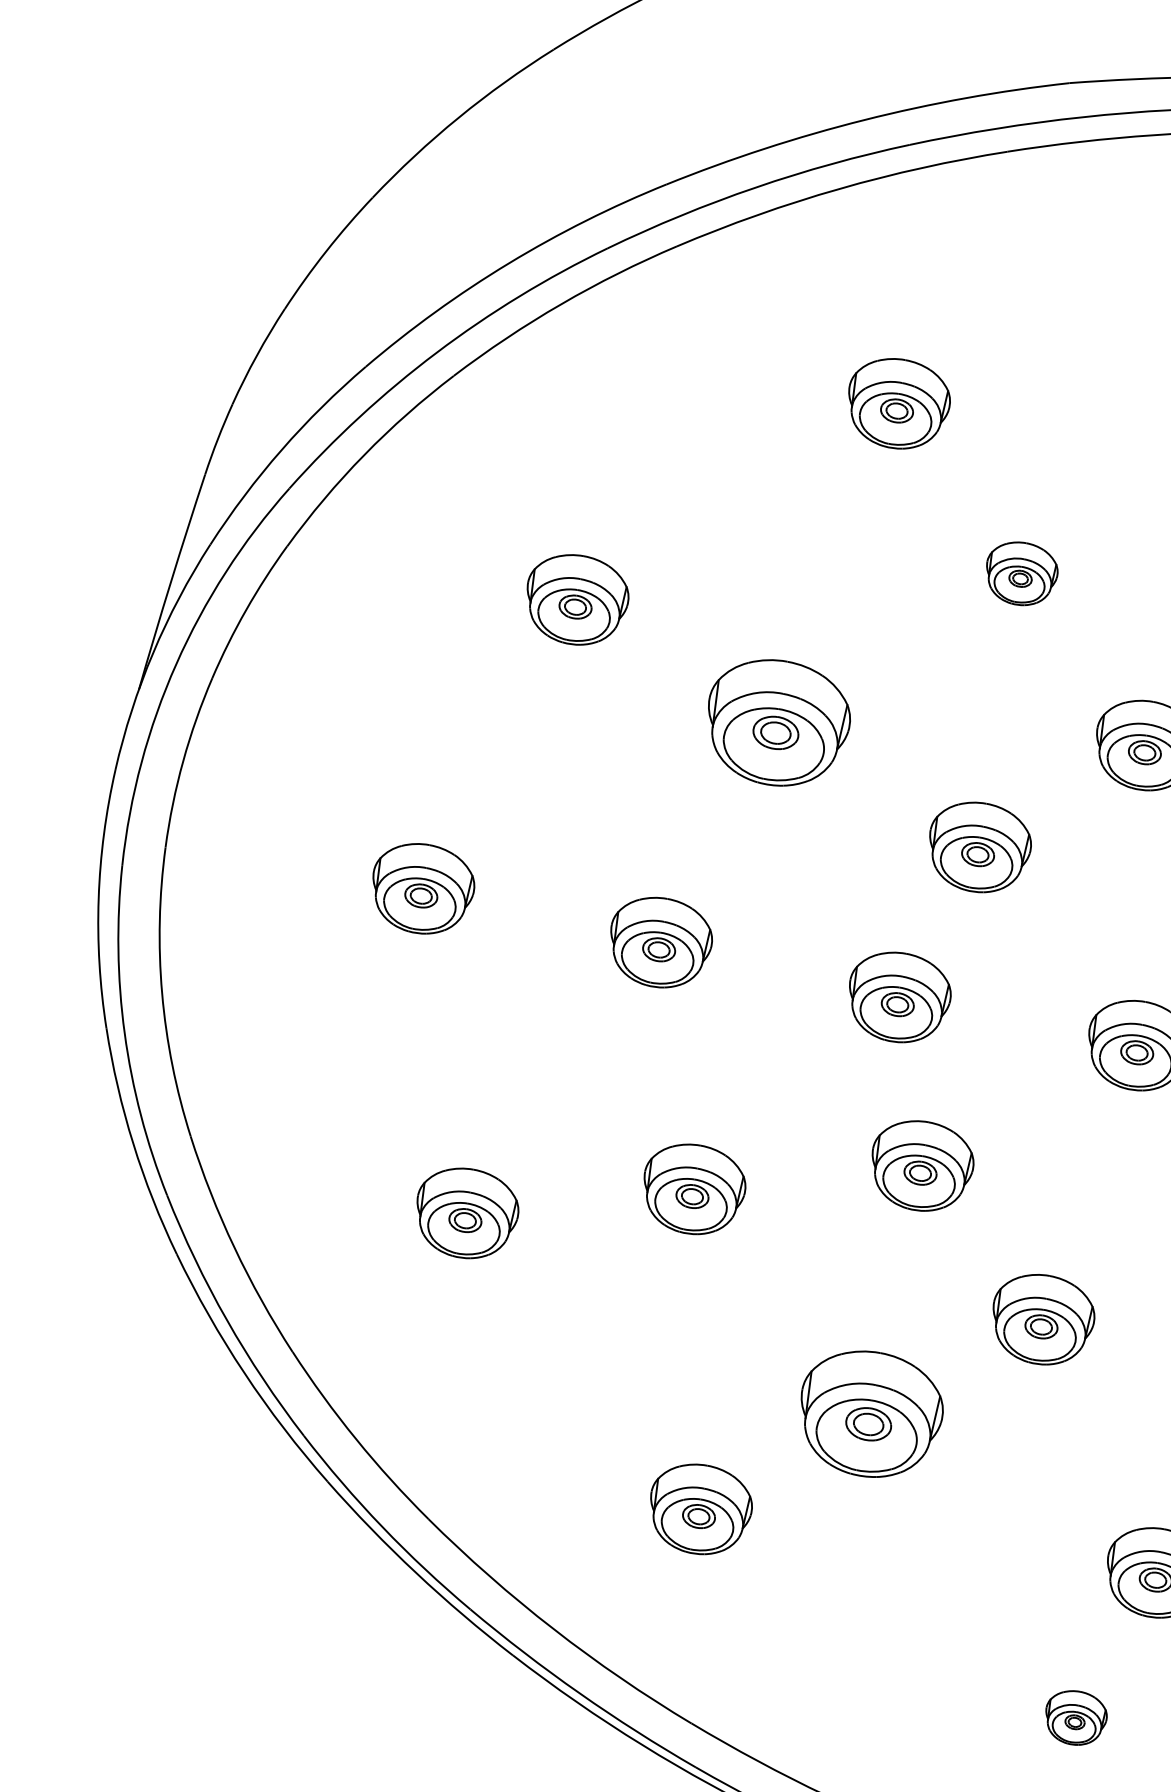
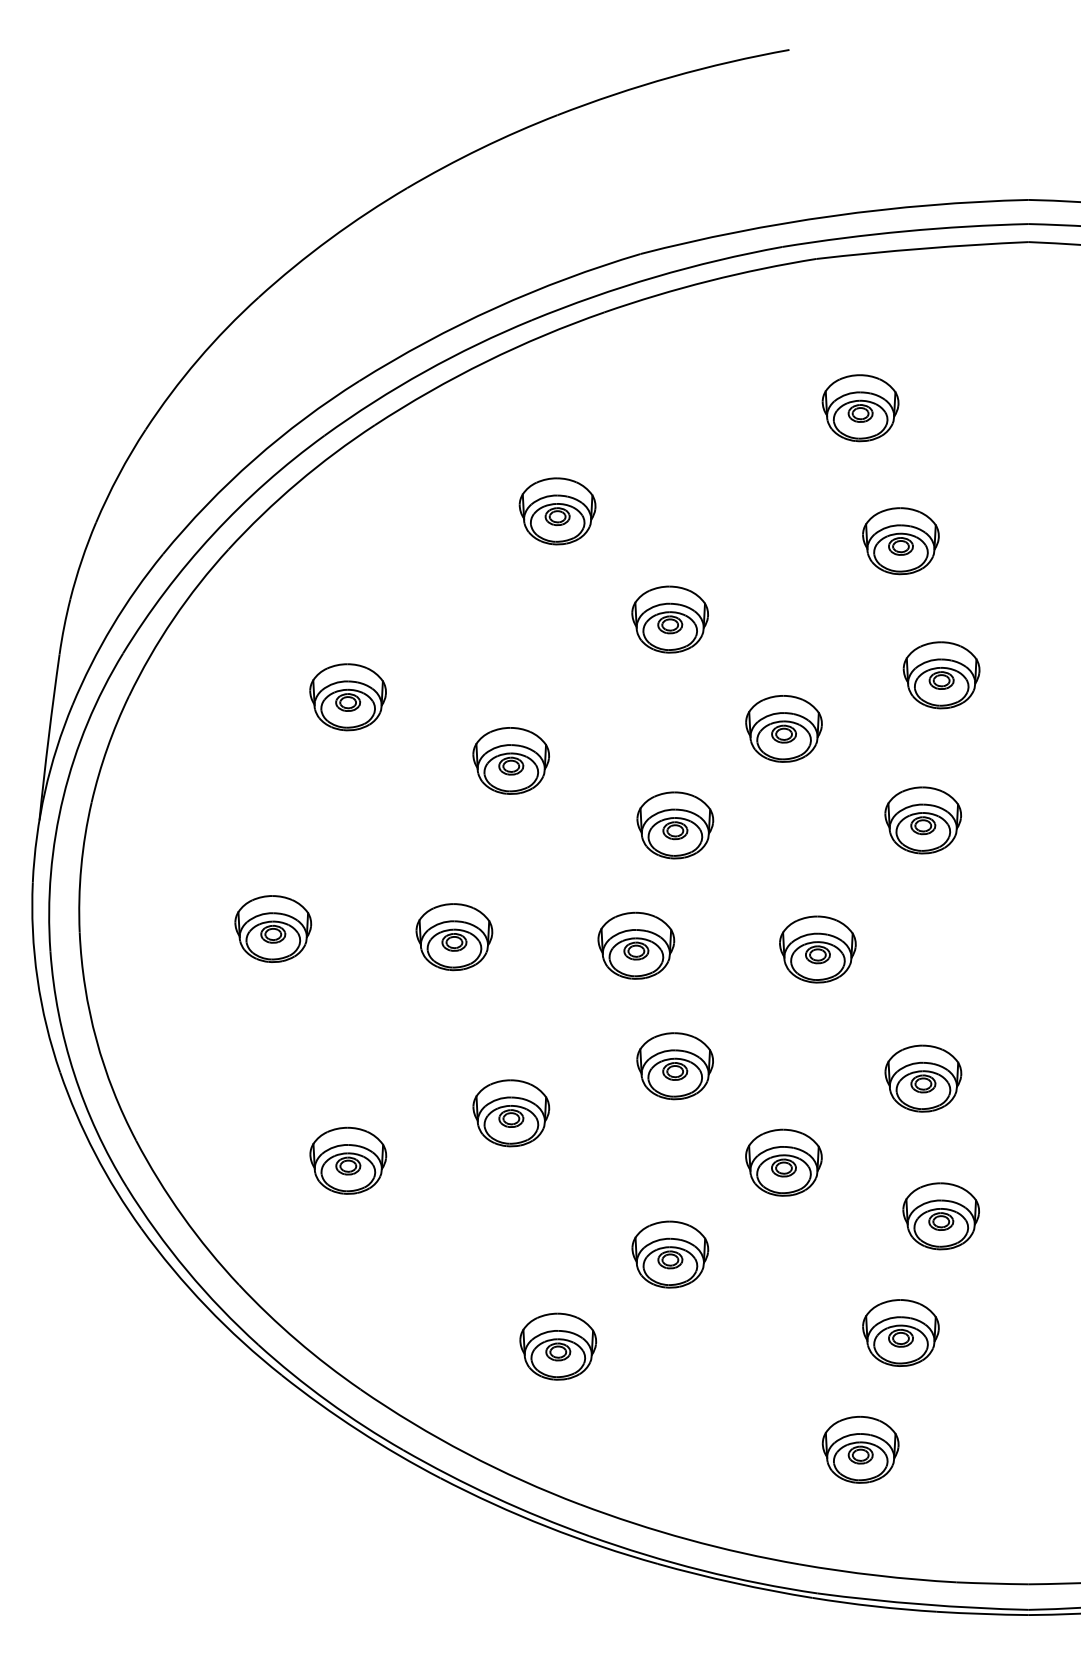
part: (1020, 573) -> (669, 619), size x1.43
part: (776, 722) -> (510, 760), size x0.71
part: (870, 1414) -> (670, 1254), size x0.71
part: (1075, 1717) -> (860, 1449), size x1.67

